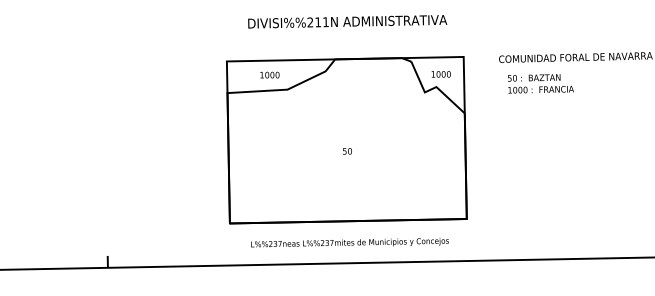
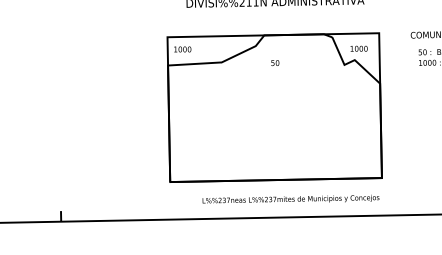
text: (269, 74) -> (182, 48), moved
text: (347, 151) -> (275, 63), moved
text: (349, 242) -> (290, 199), moved

